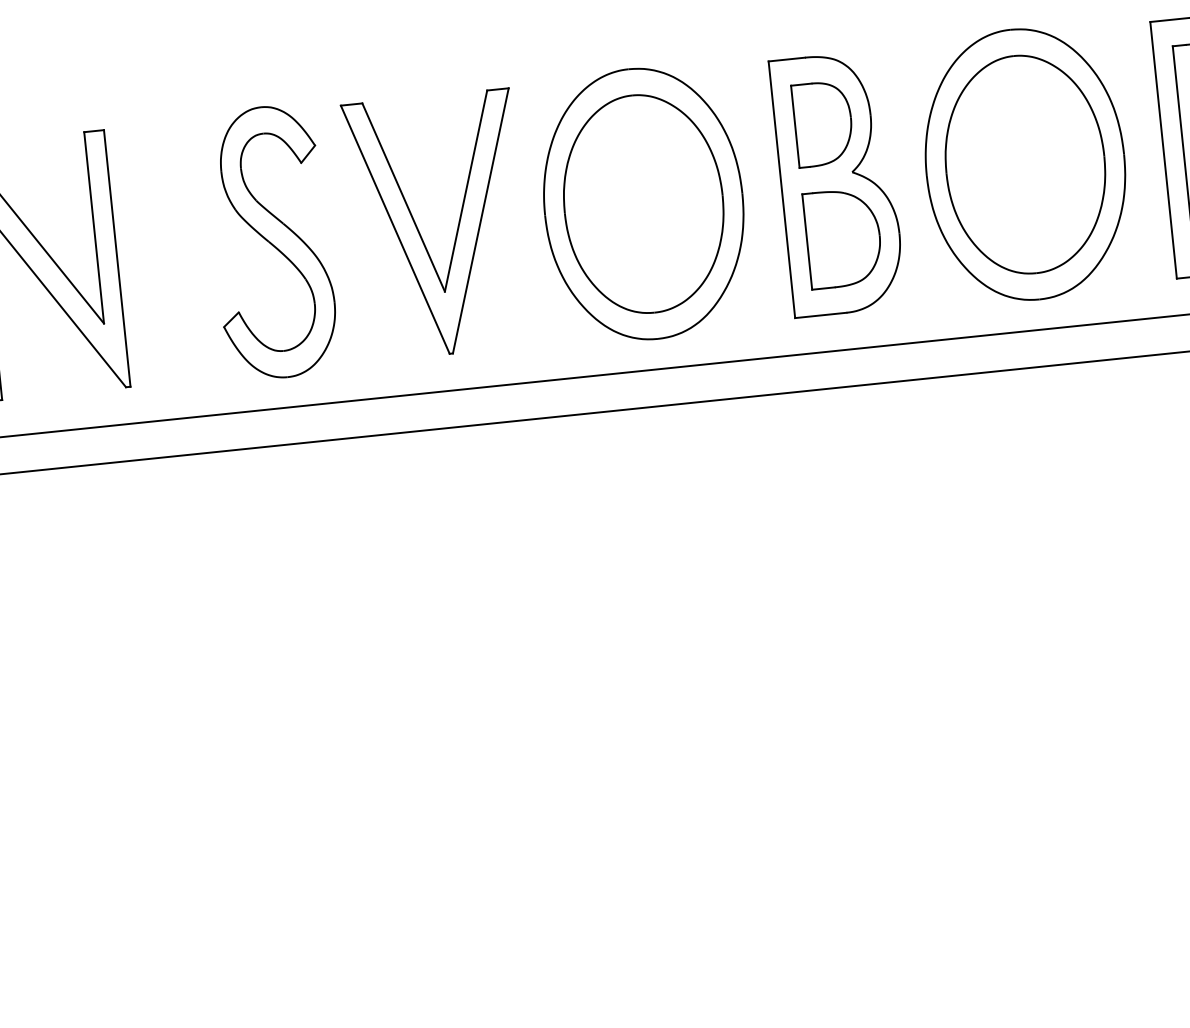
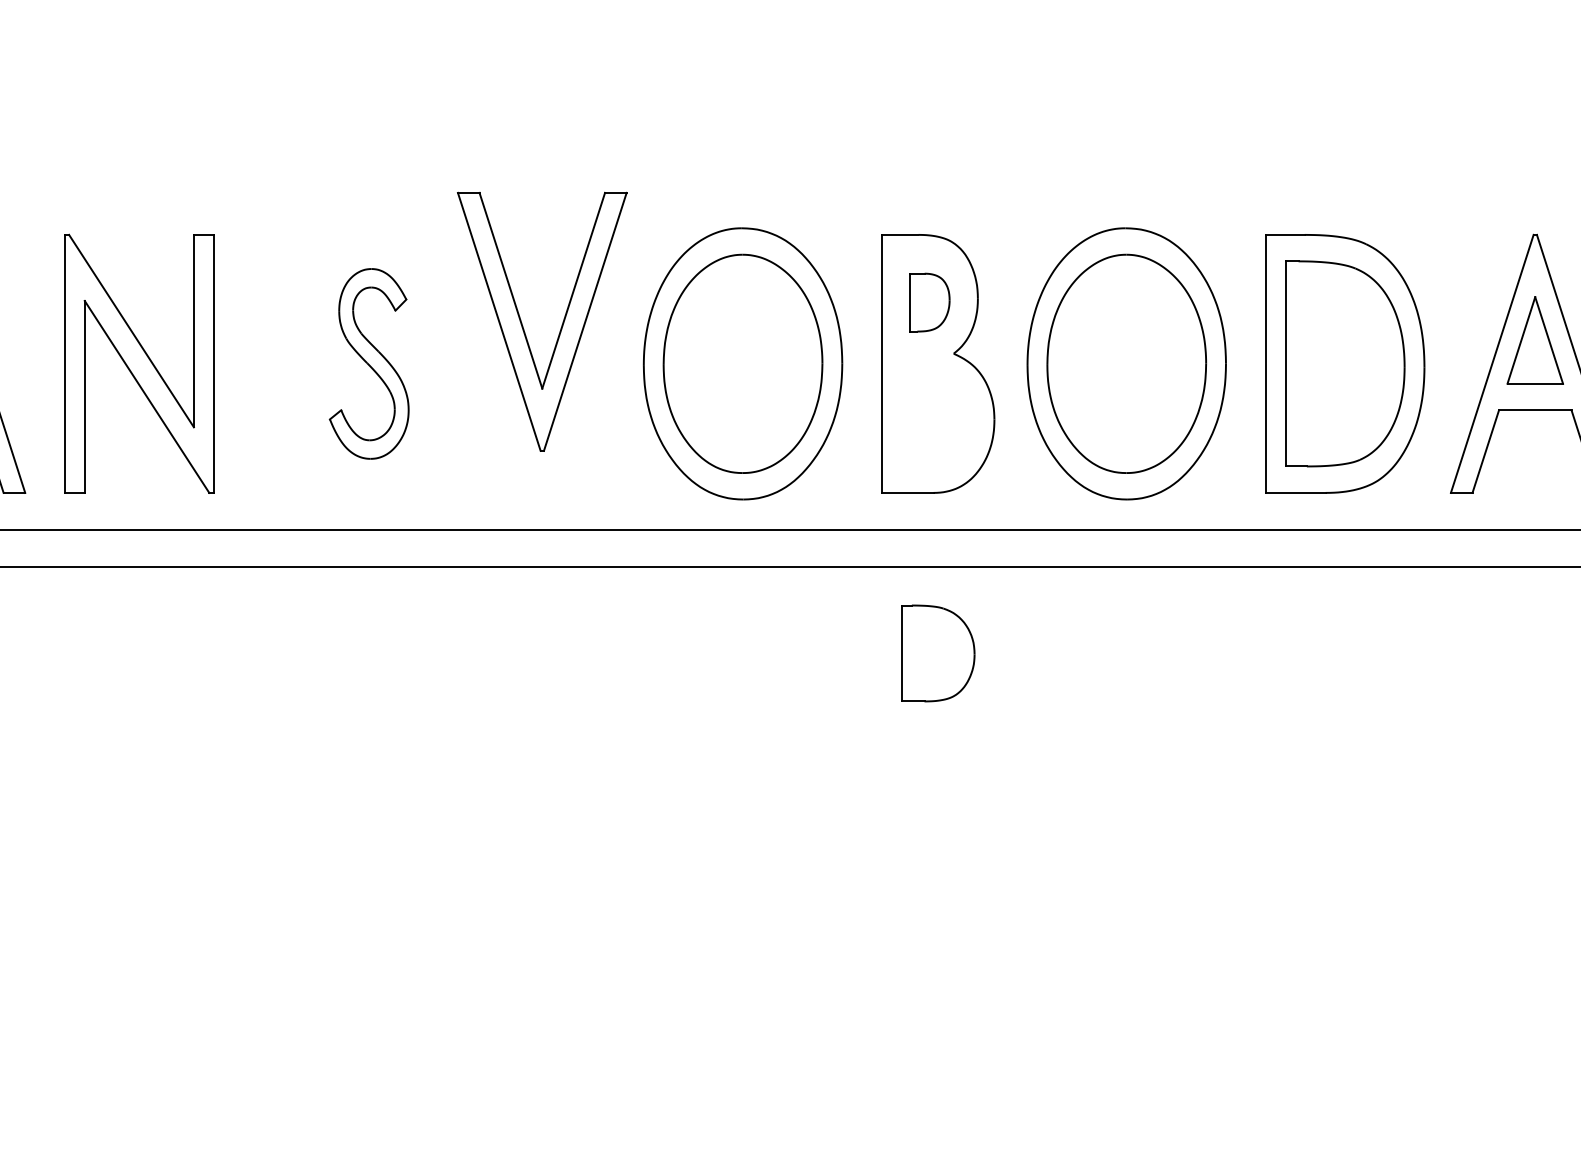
part: (822, 123) -> (929, 302), size x0.7
part: (457, 225) -> (561, 324), moved
part: (843, 238) -> (938, 653), moved
part: (272, 242) -> (369, 363), size x0.7

